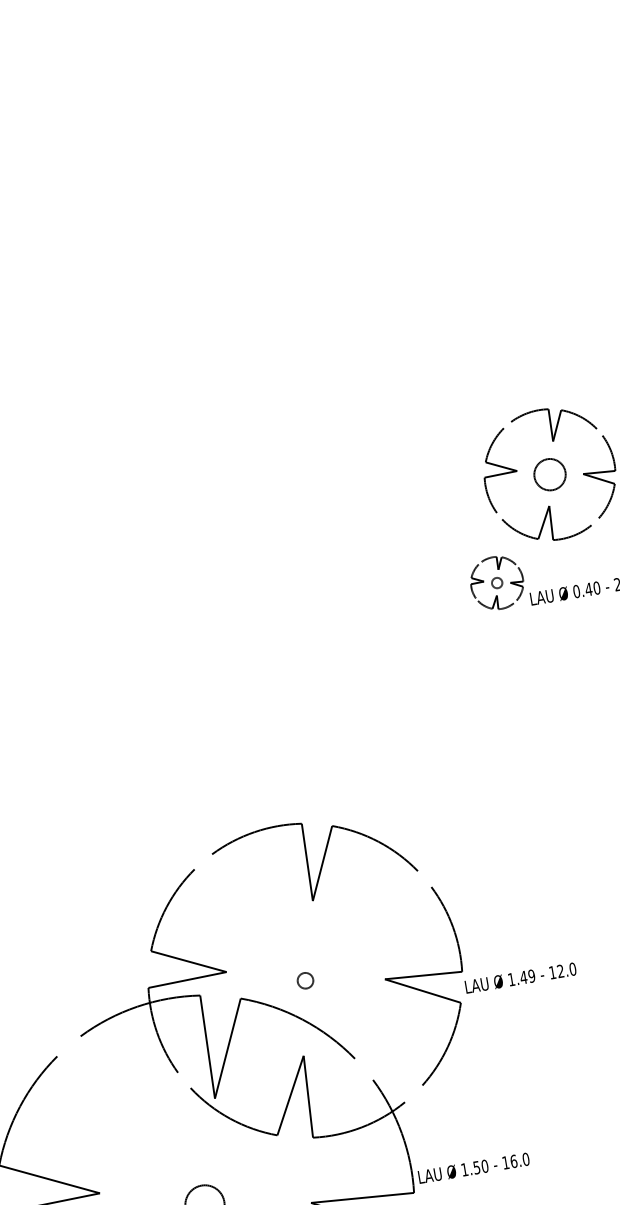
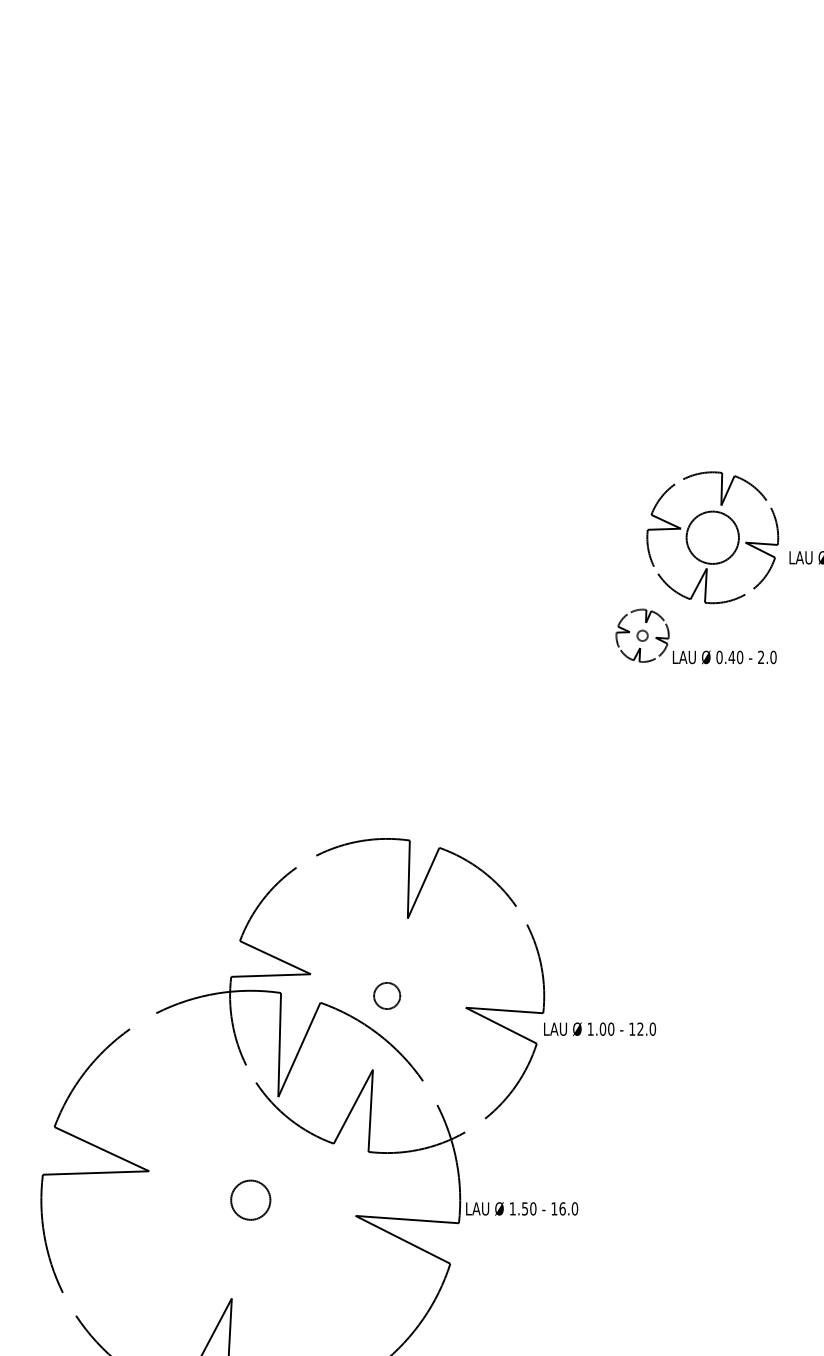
circle: (549, 474) -> (712, 537), size x1.67
text: (527, 976) -> (606, 1028), 1.49 -> 1.00
circle: (305, 980) -> (387, 995), size x1.67

